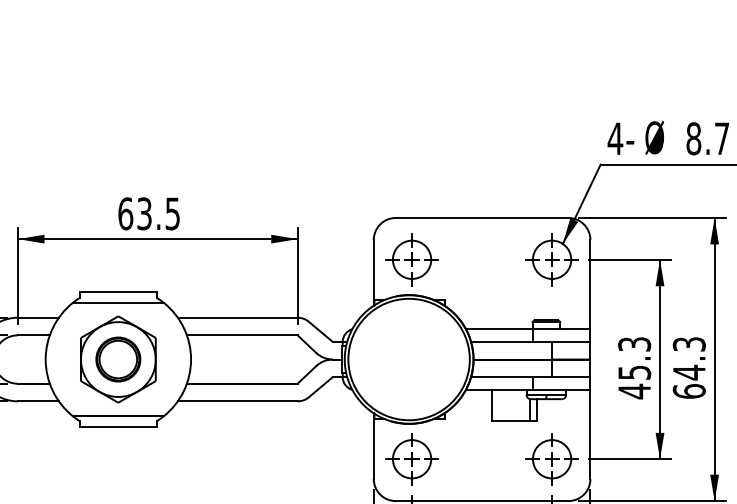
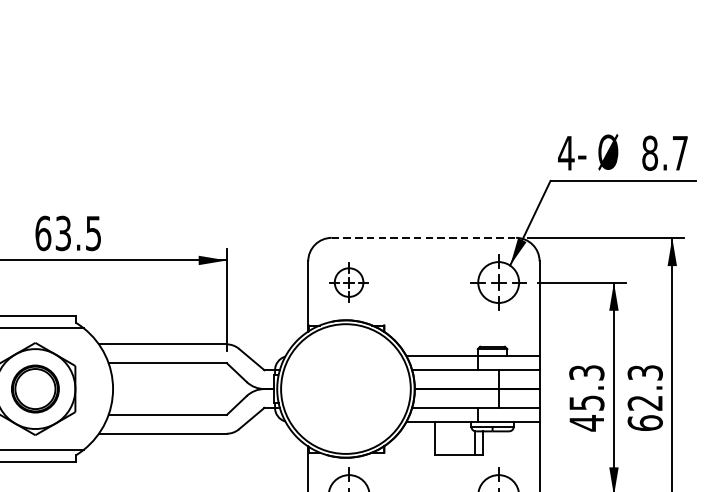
line: (482, 217) -> (424, 237), solid -> dashed
part: (411, 259) -> (348, 282), size x0.7
text: (688, 372) -> (644, 402), 64.3 -> 62.3

